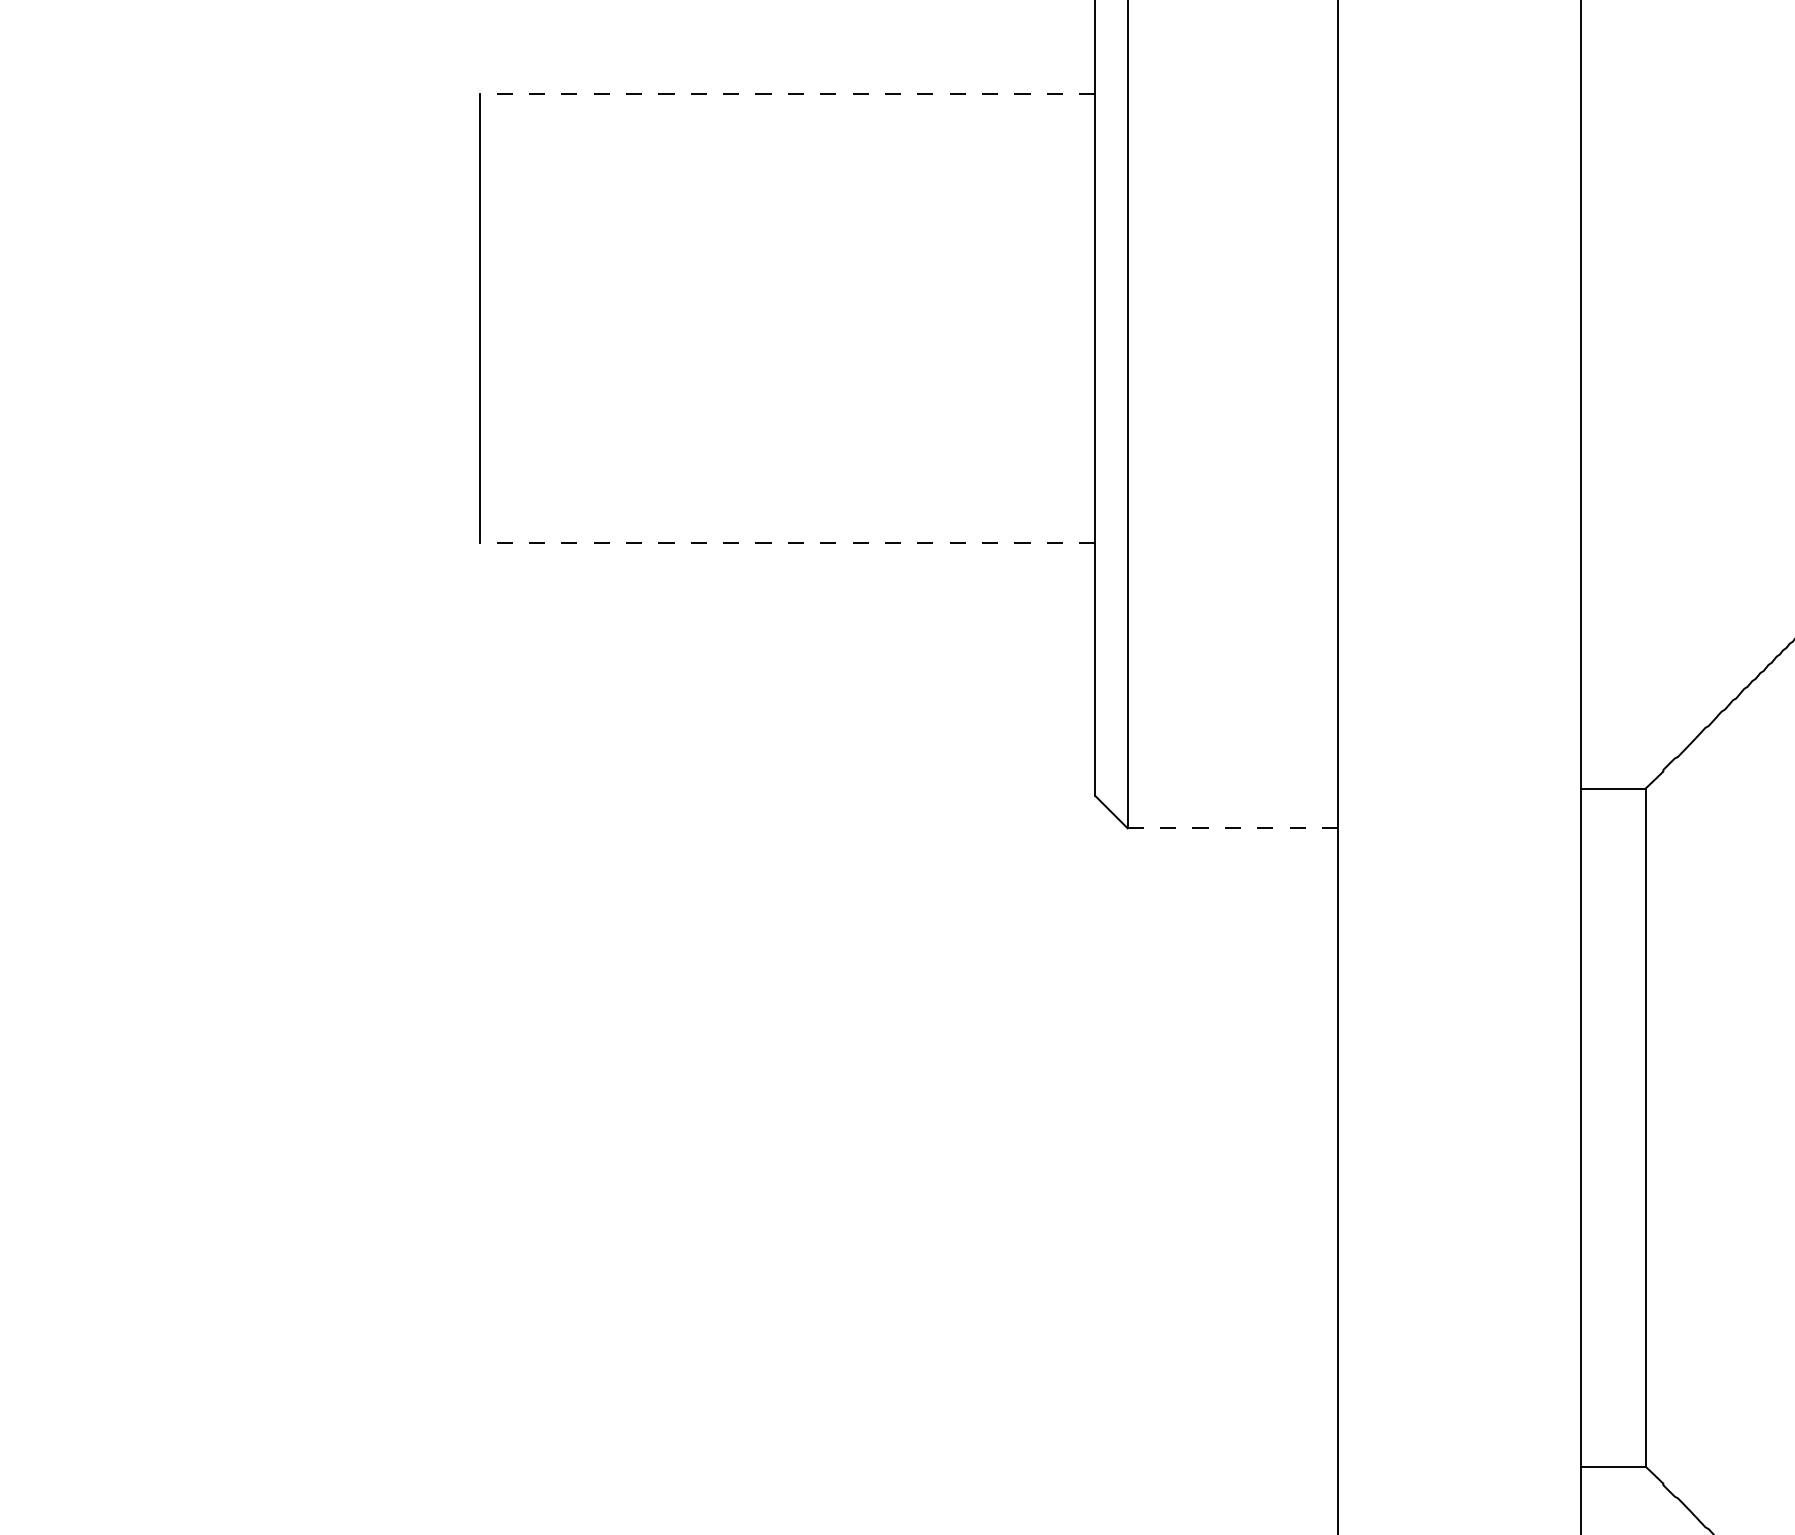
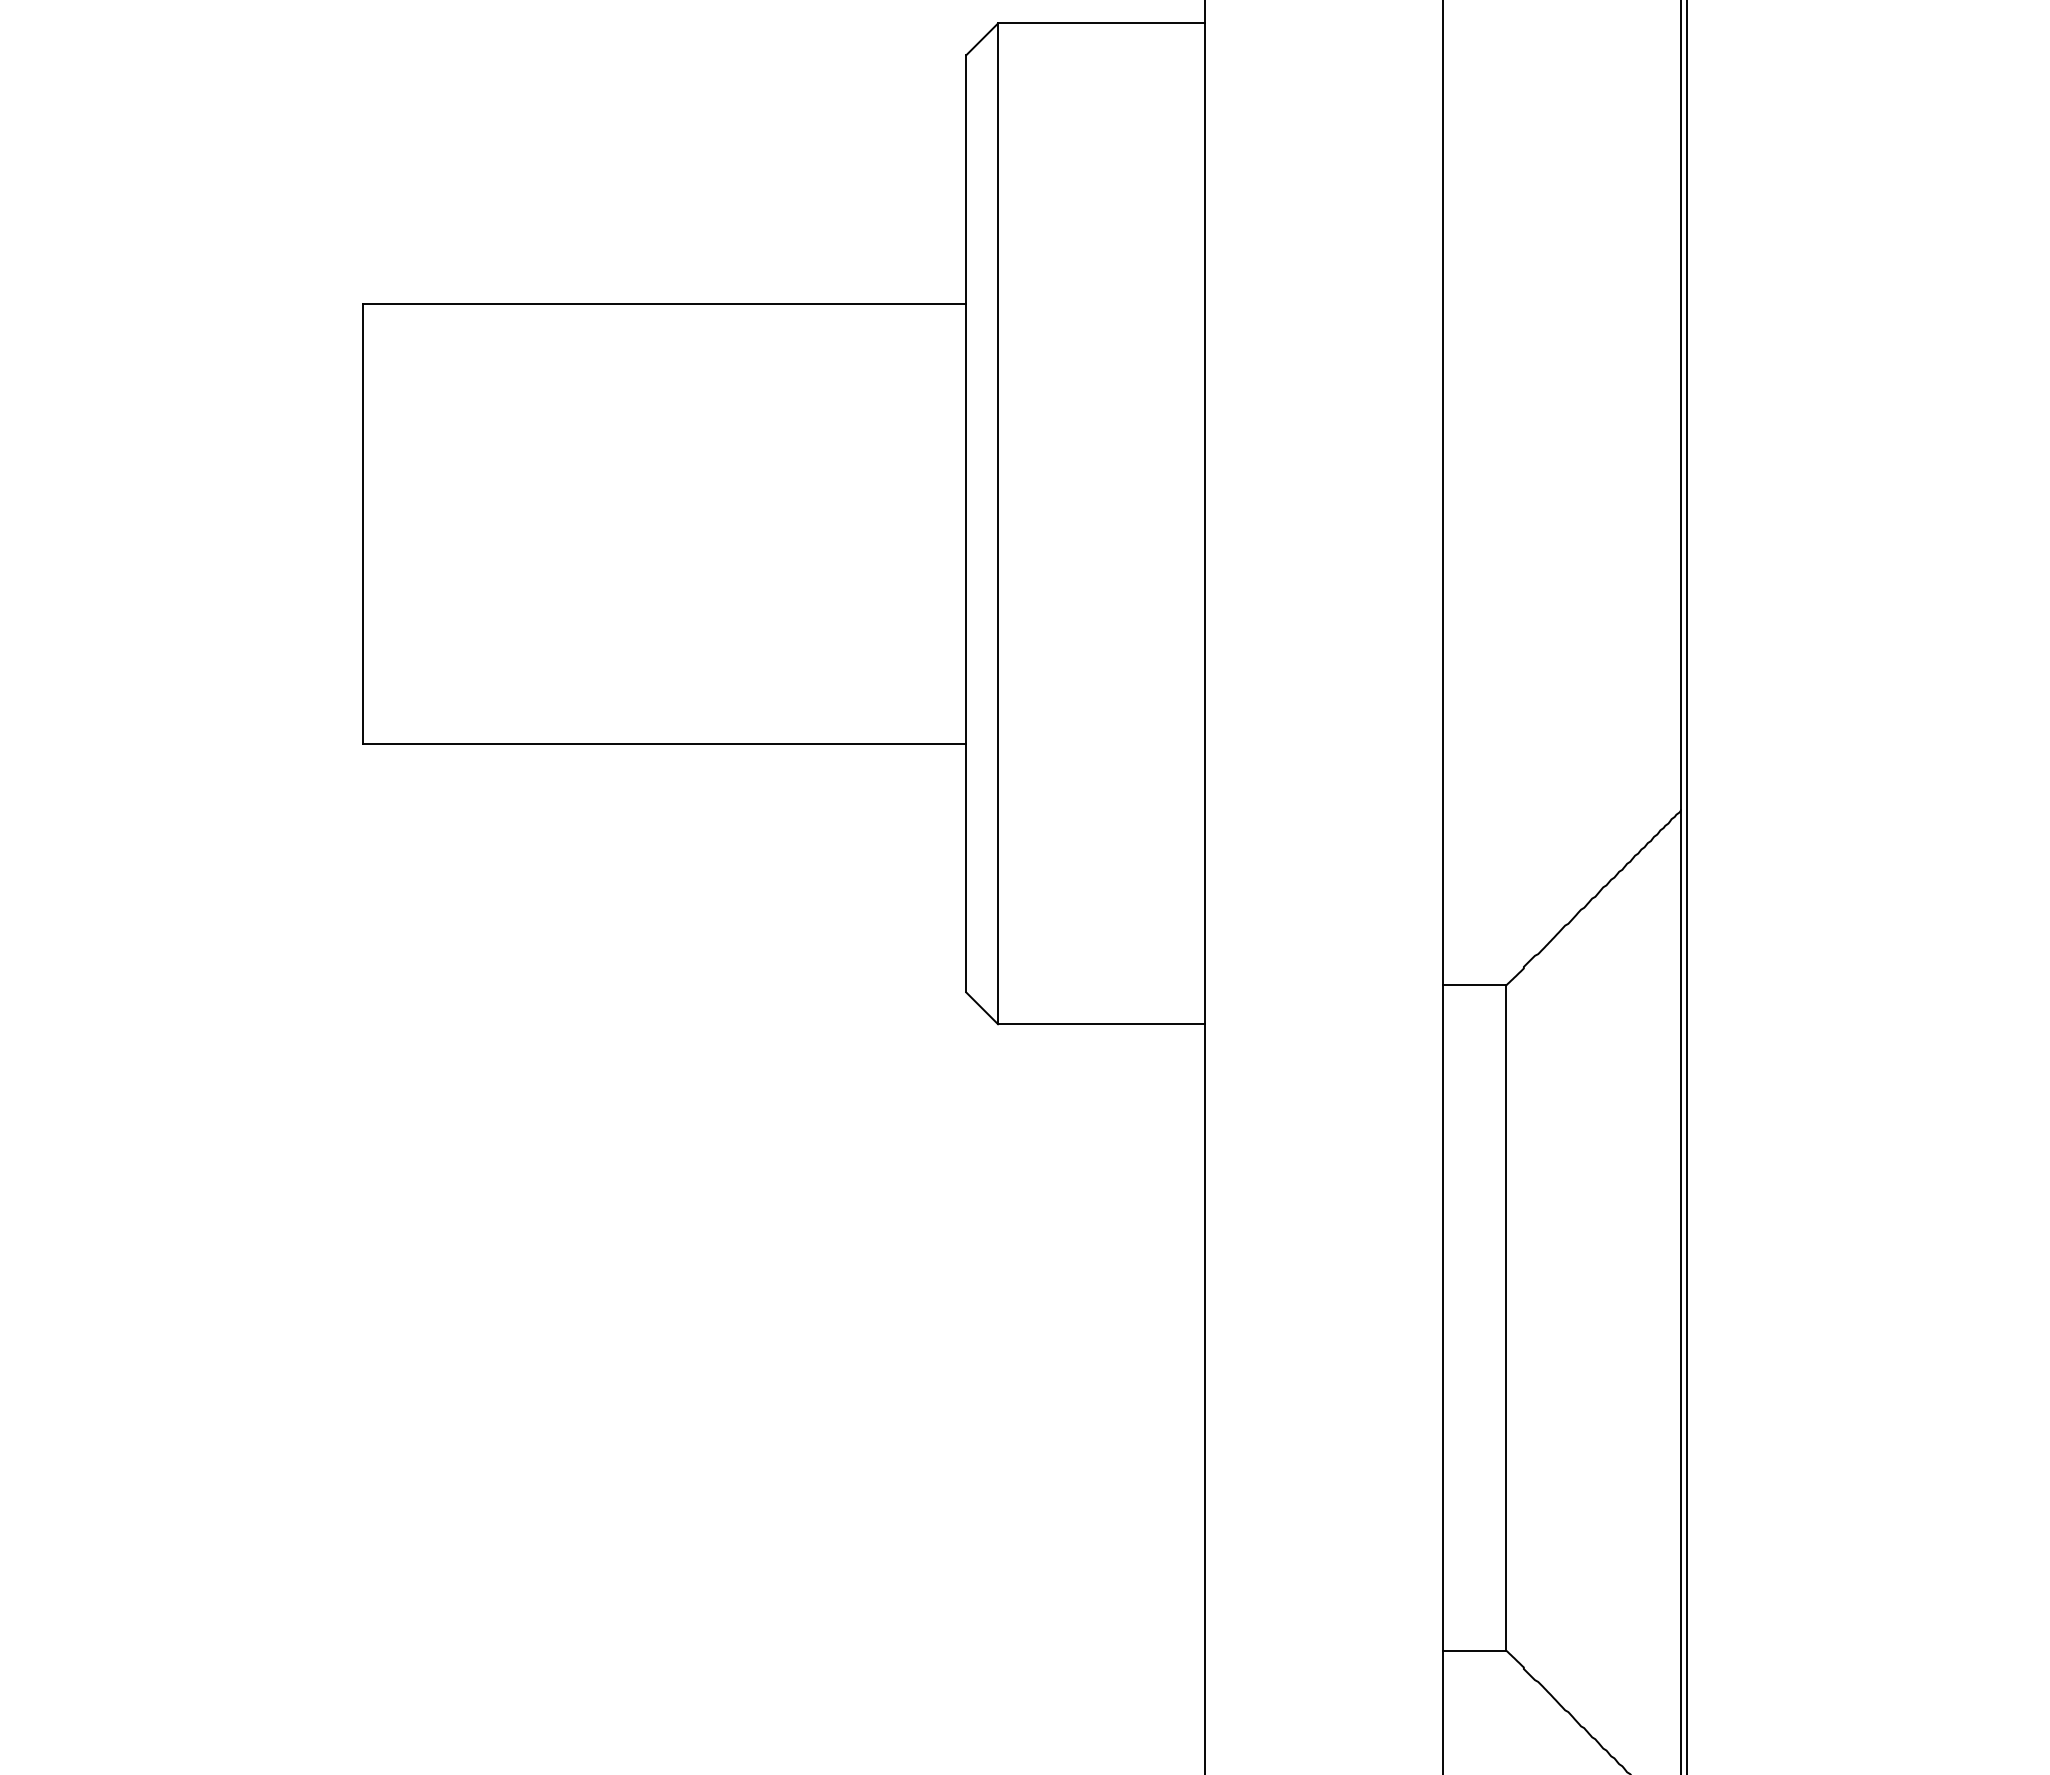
line: (787, 94) -> (664, 303), dashed -> solid
line: (787, 542) -> (664, 743), dashed -> solid
line: (1232, 828) -> (1100, 1024), dashed -> solid

